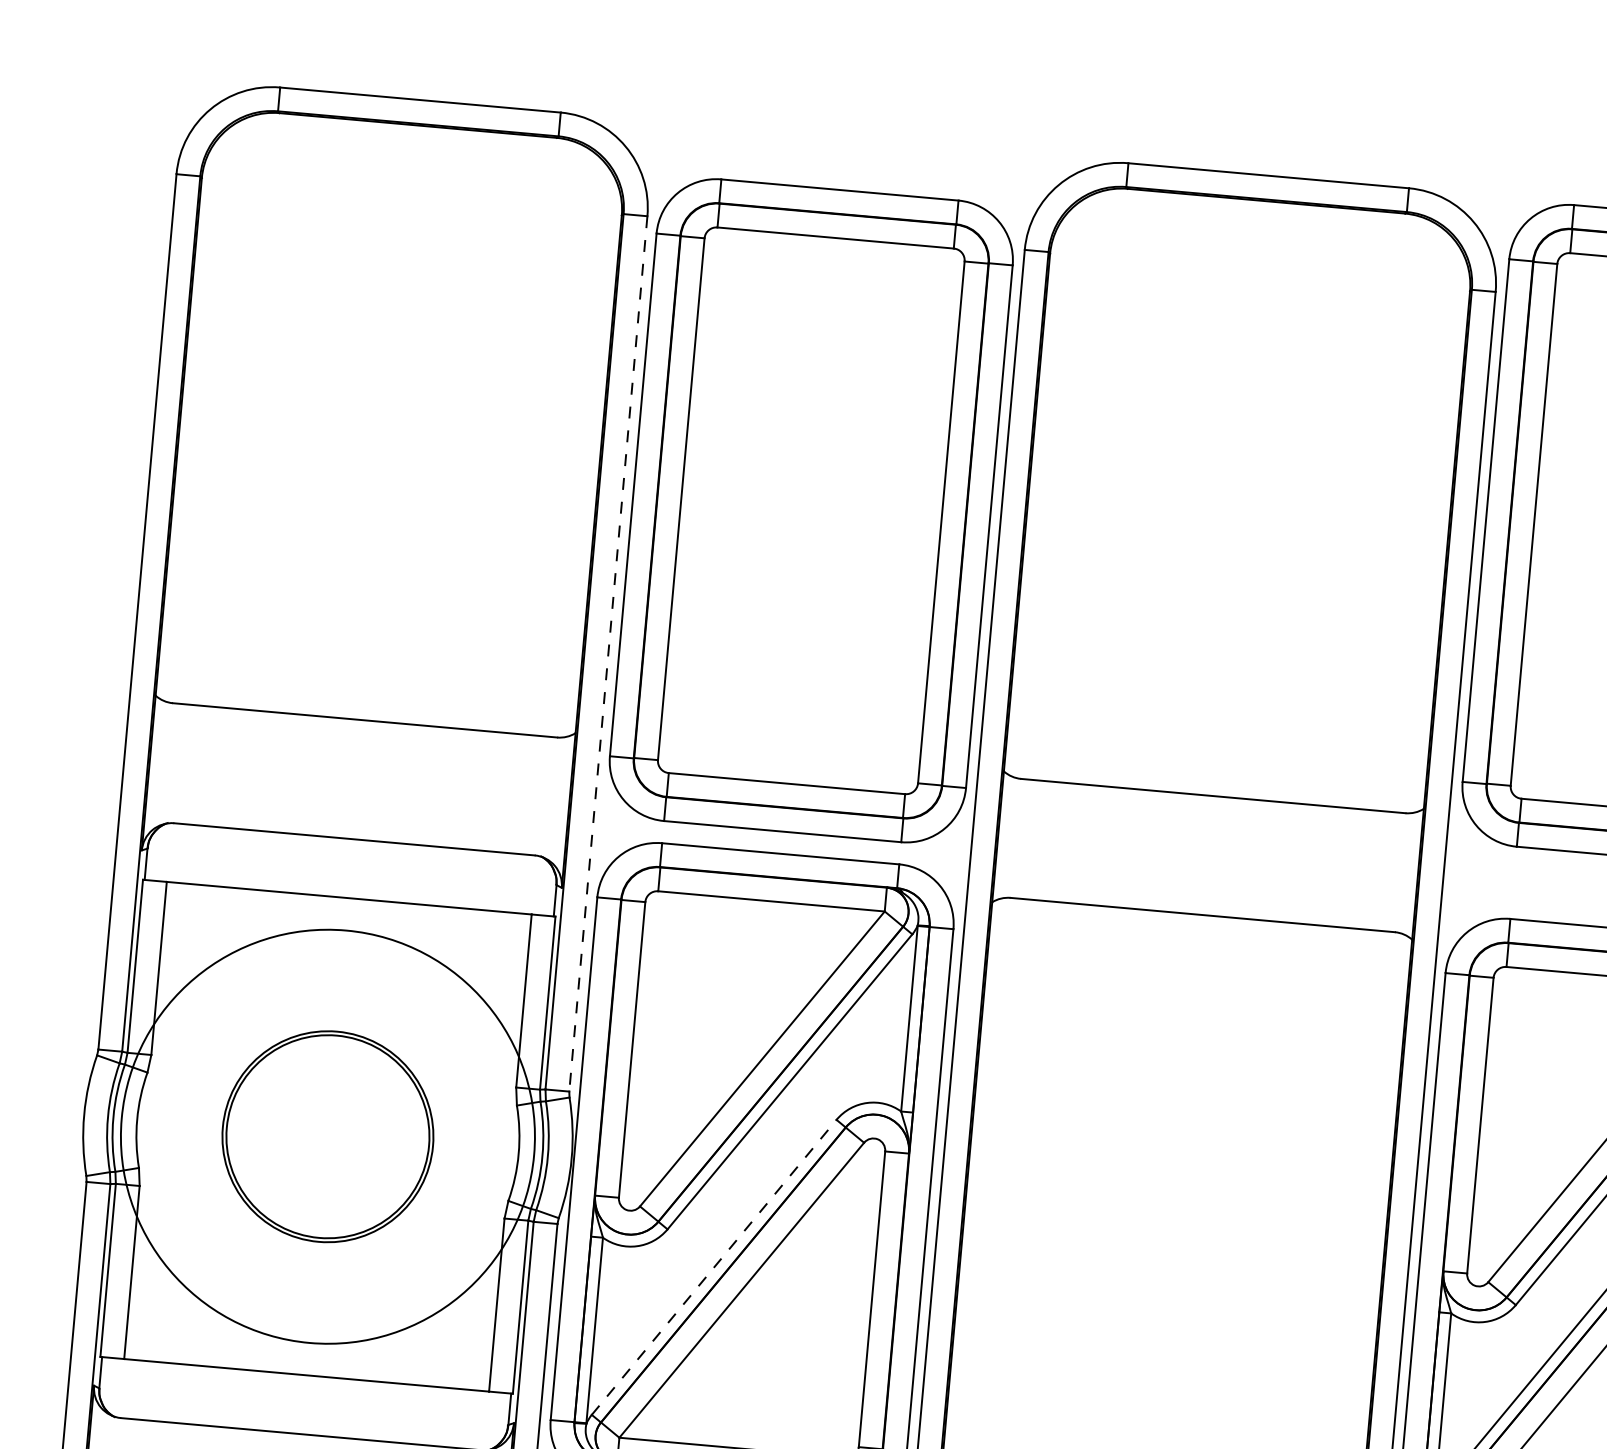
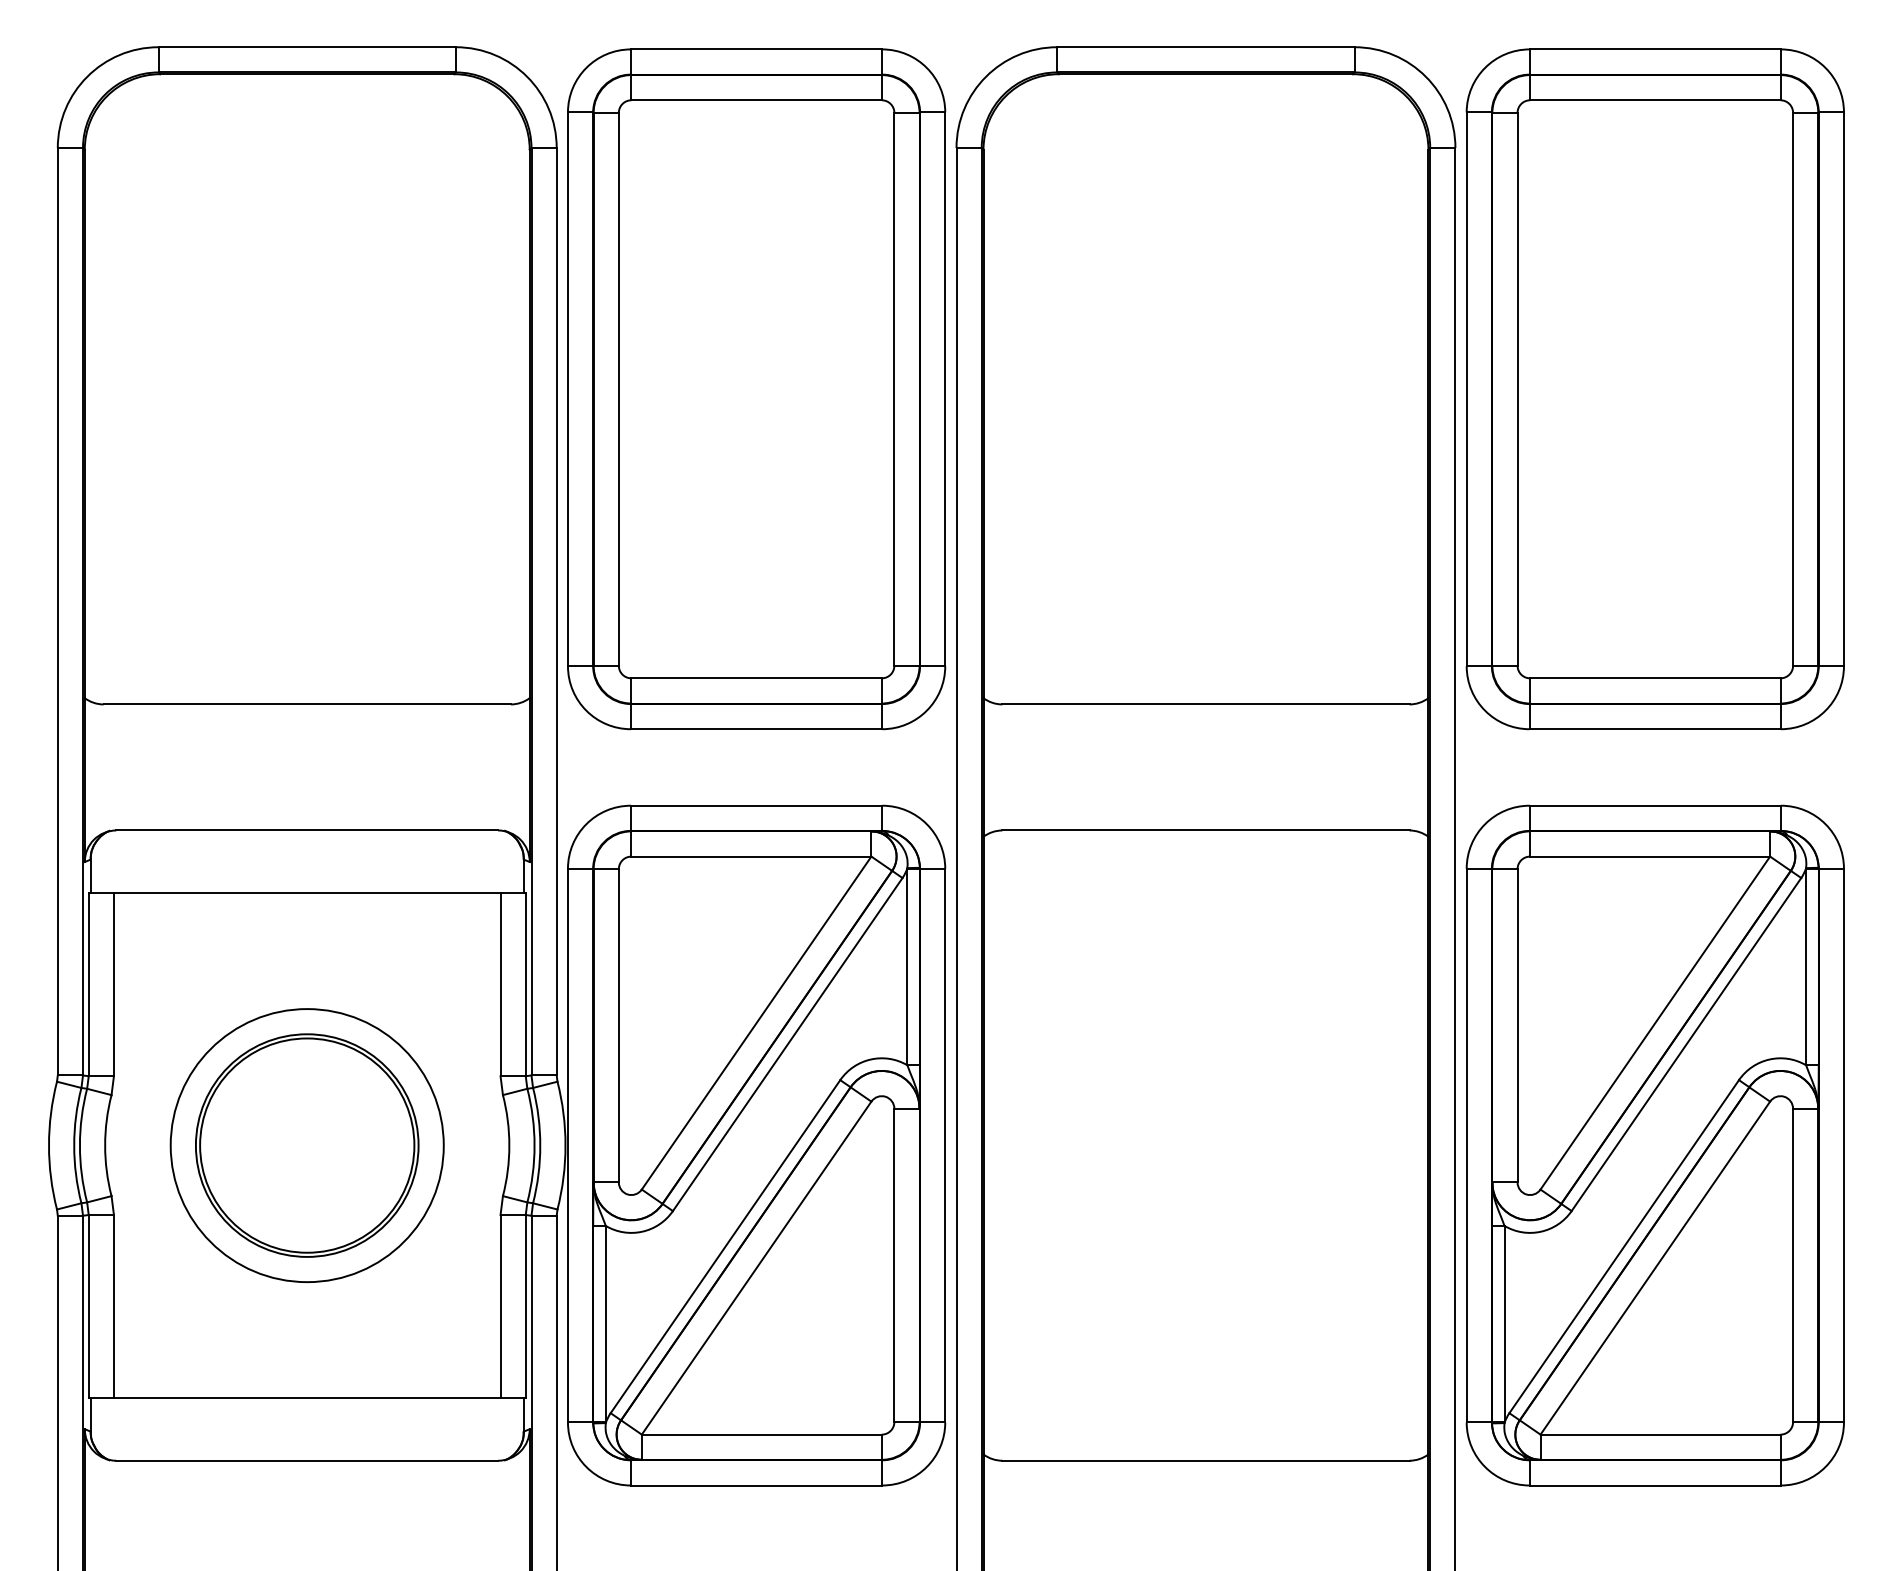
part: (811, 510) -> (756, 389), moved
line: (608, 653) -> (556, 611), dashed -> solid
circle: (327, 1136) -> (306, 1145), size x0.62
line: (714, 1267) -> (725, 1246), dashed -> solid

